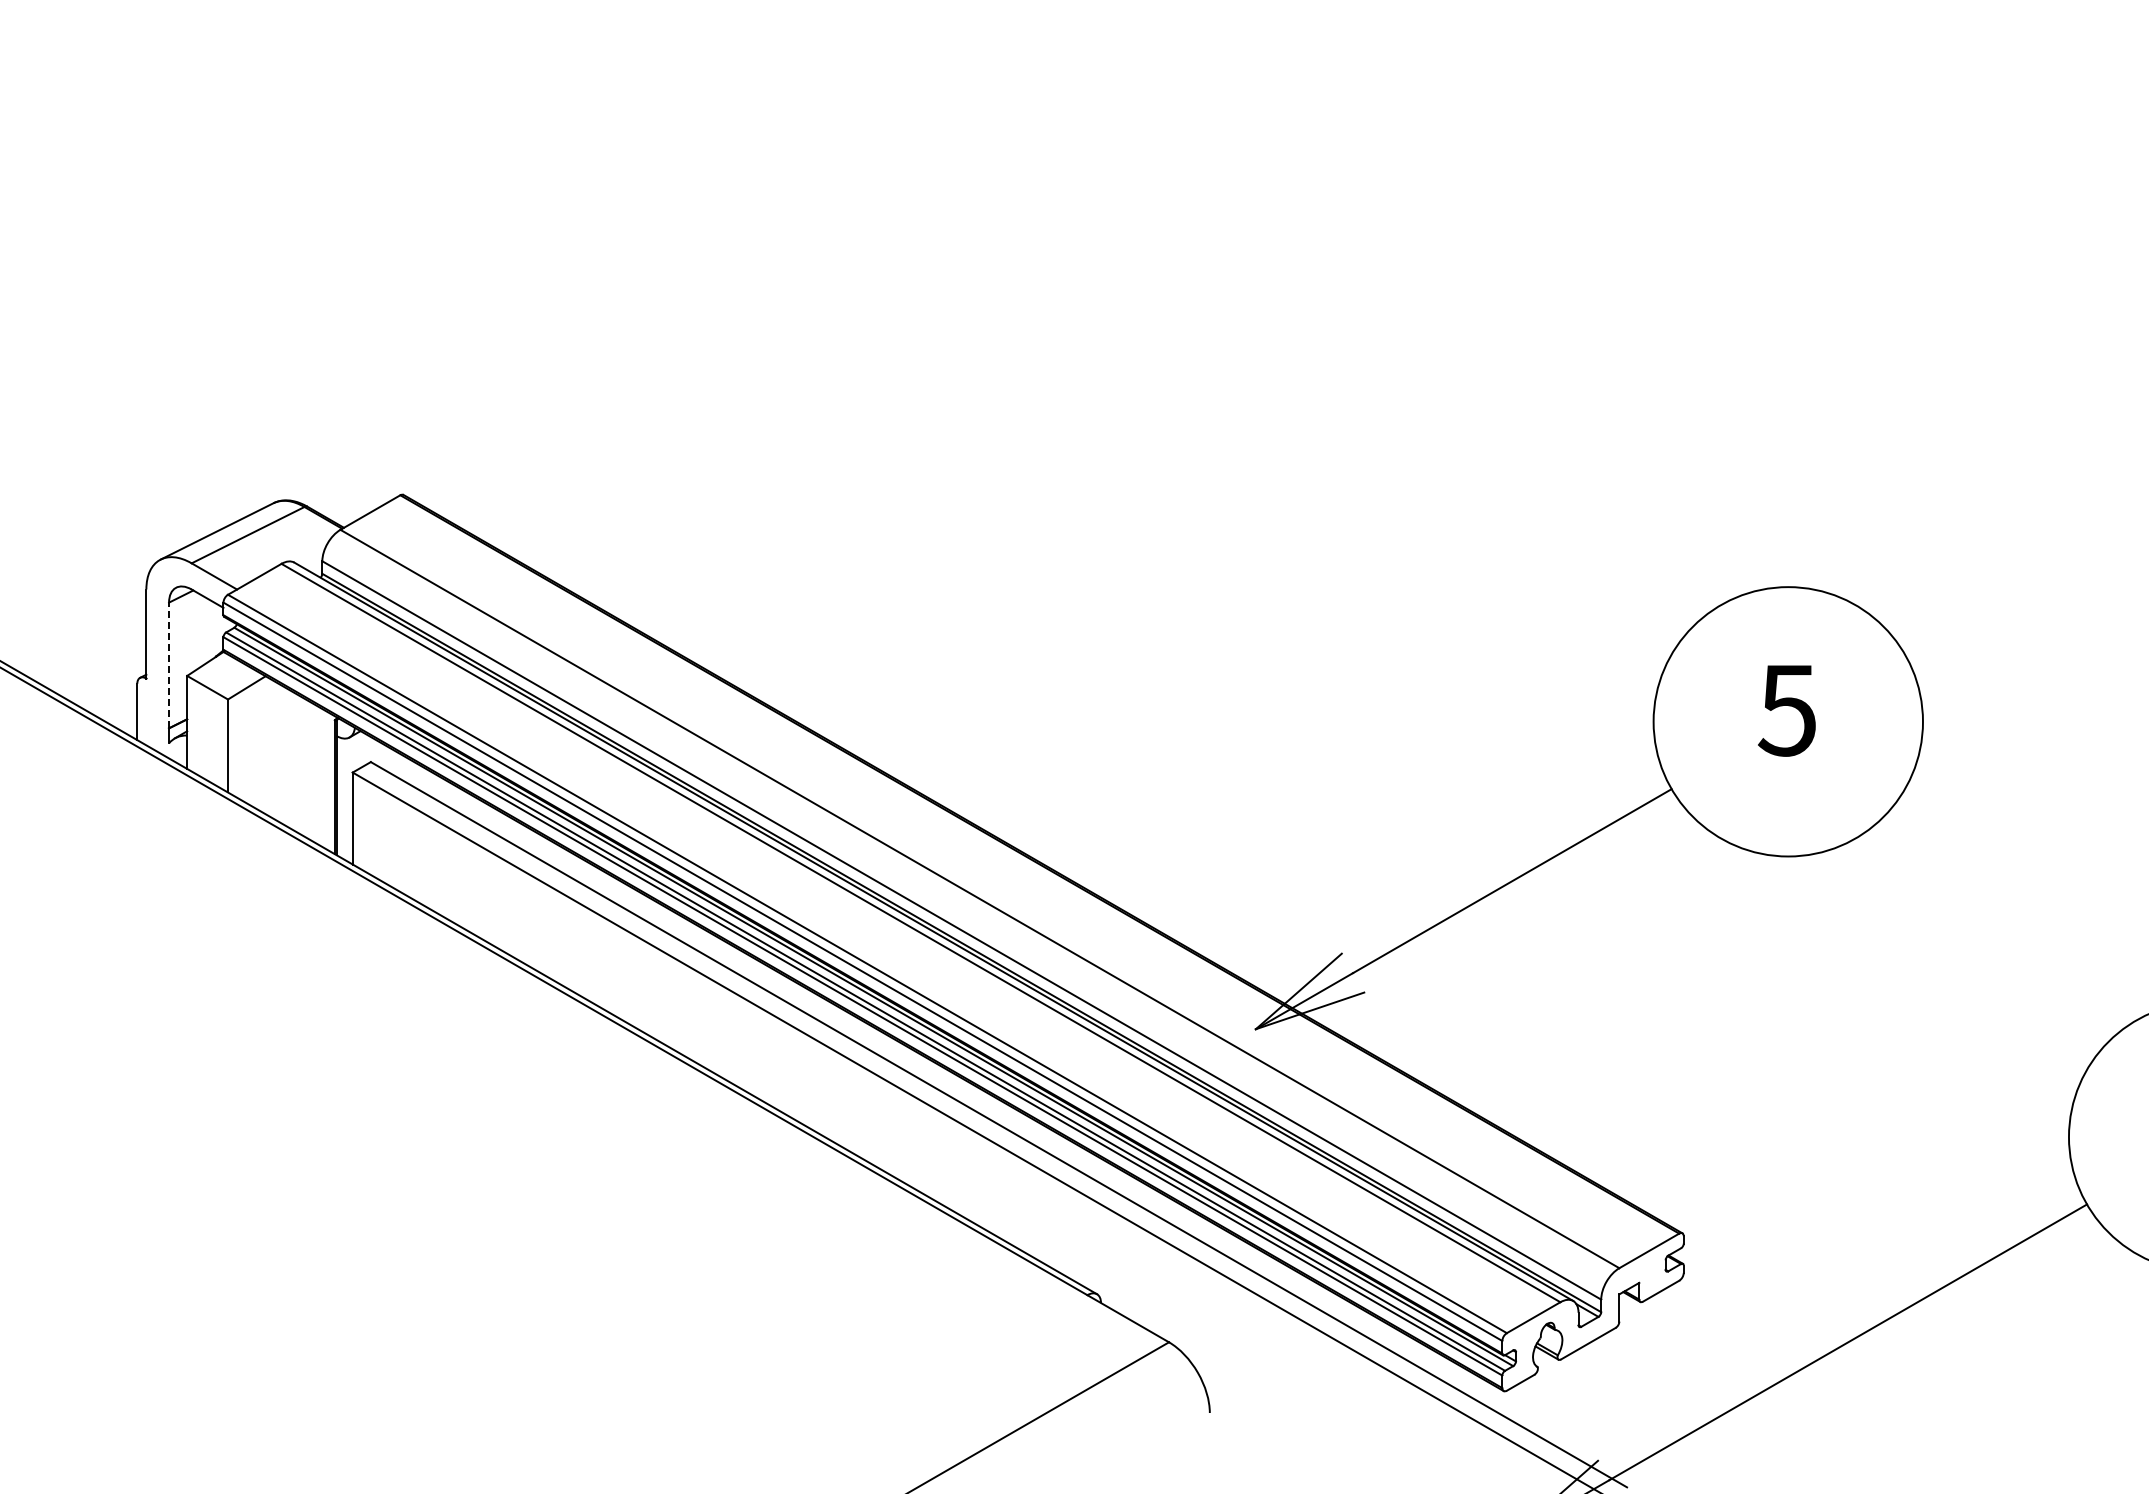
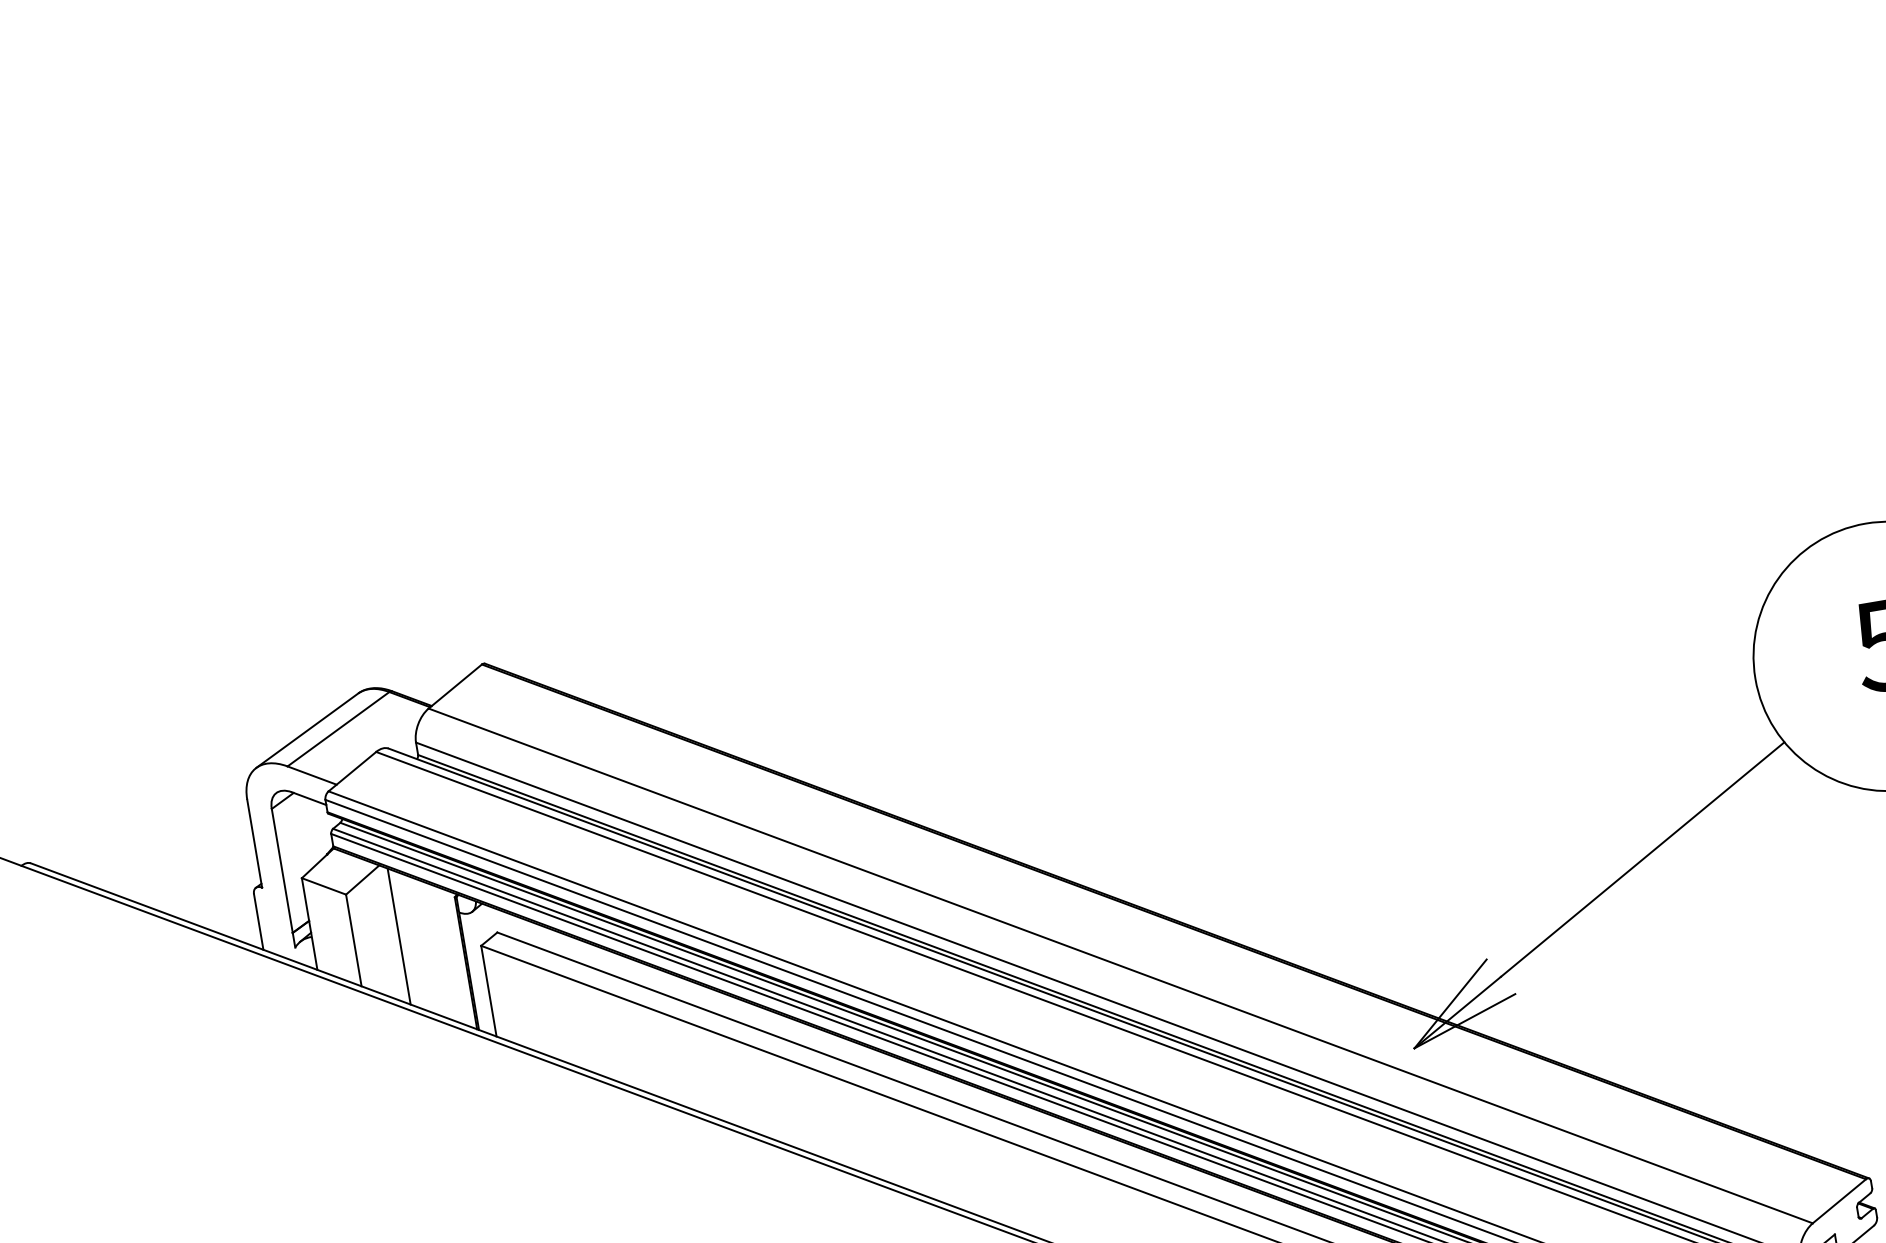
line: (169, 665) -> (282, 870), dashed -> solid
line: (273, 749) -> (399, 936), added

